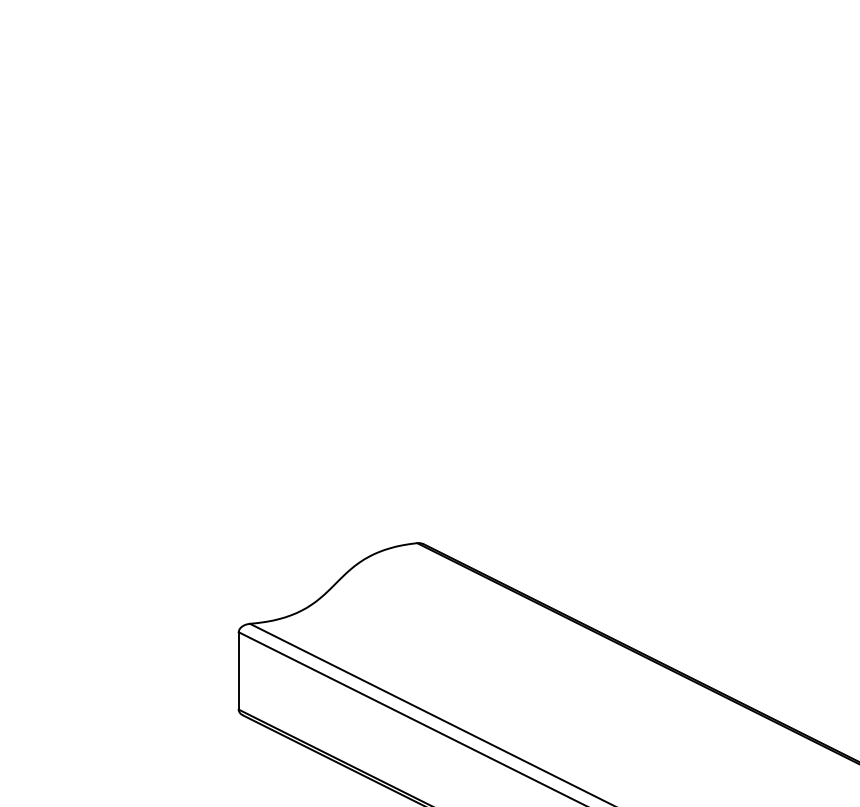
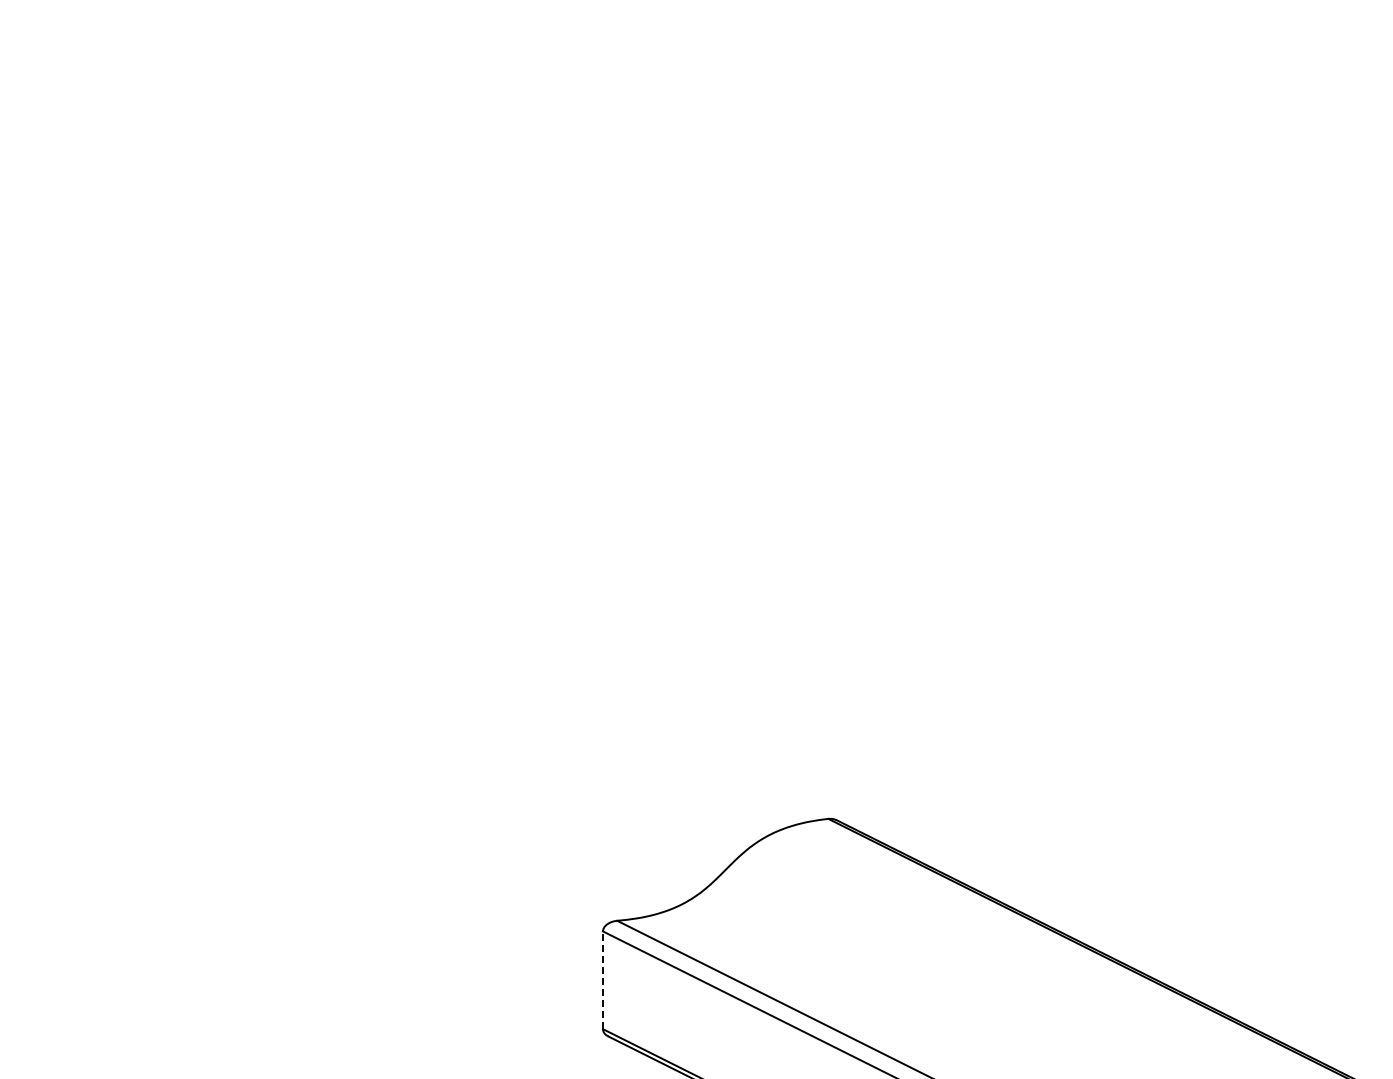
line: (239, 671) -> (603, 980), solid -> dashed

